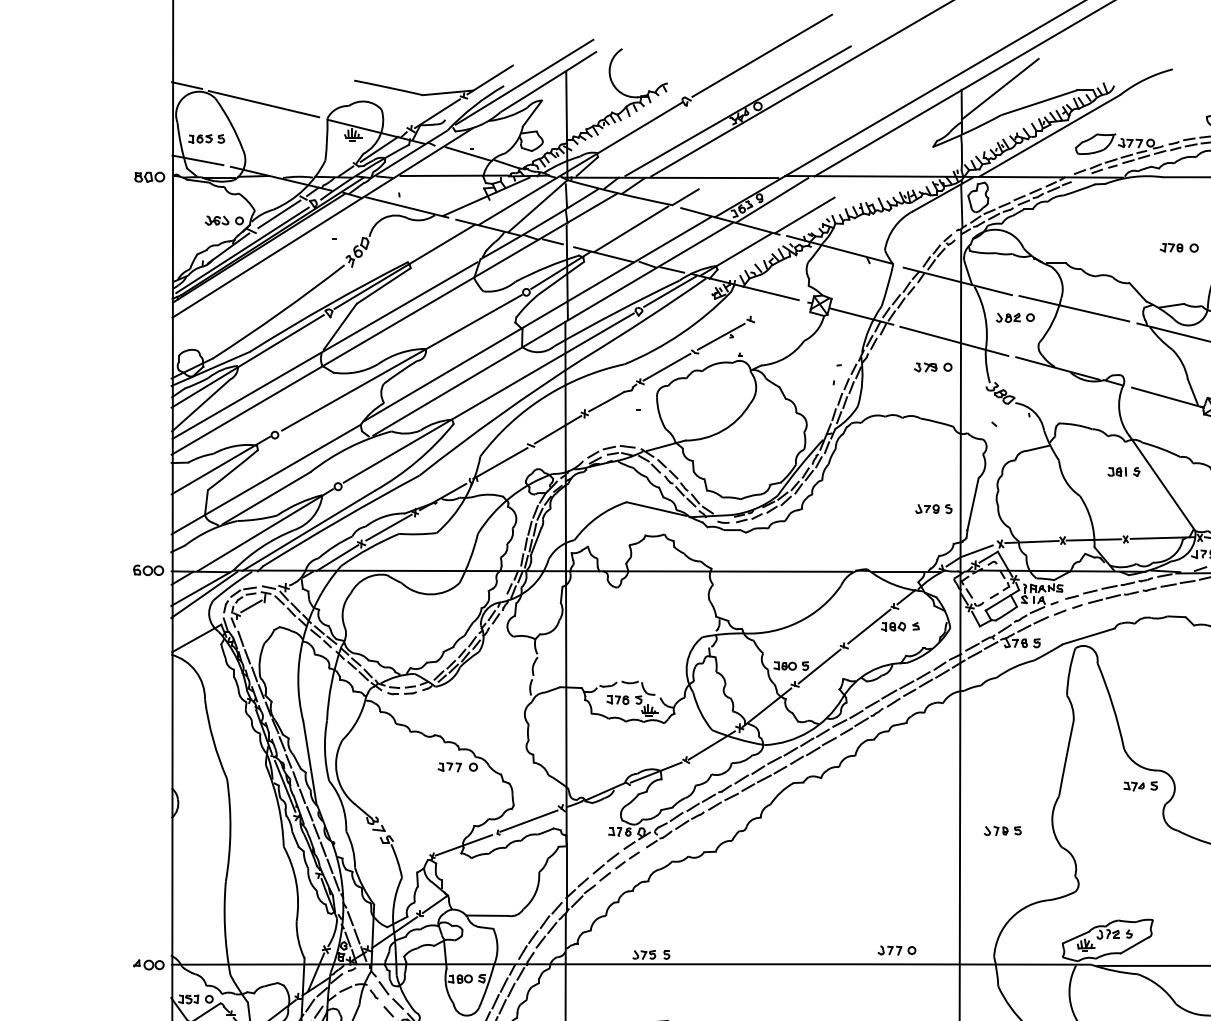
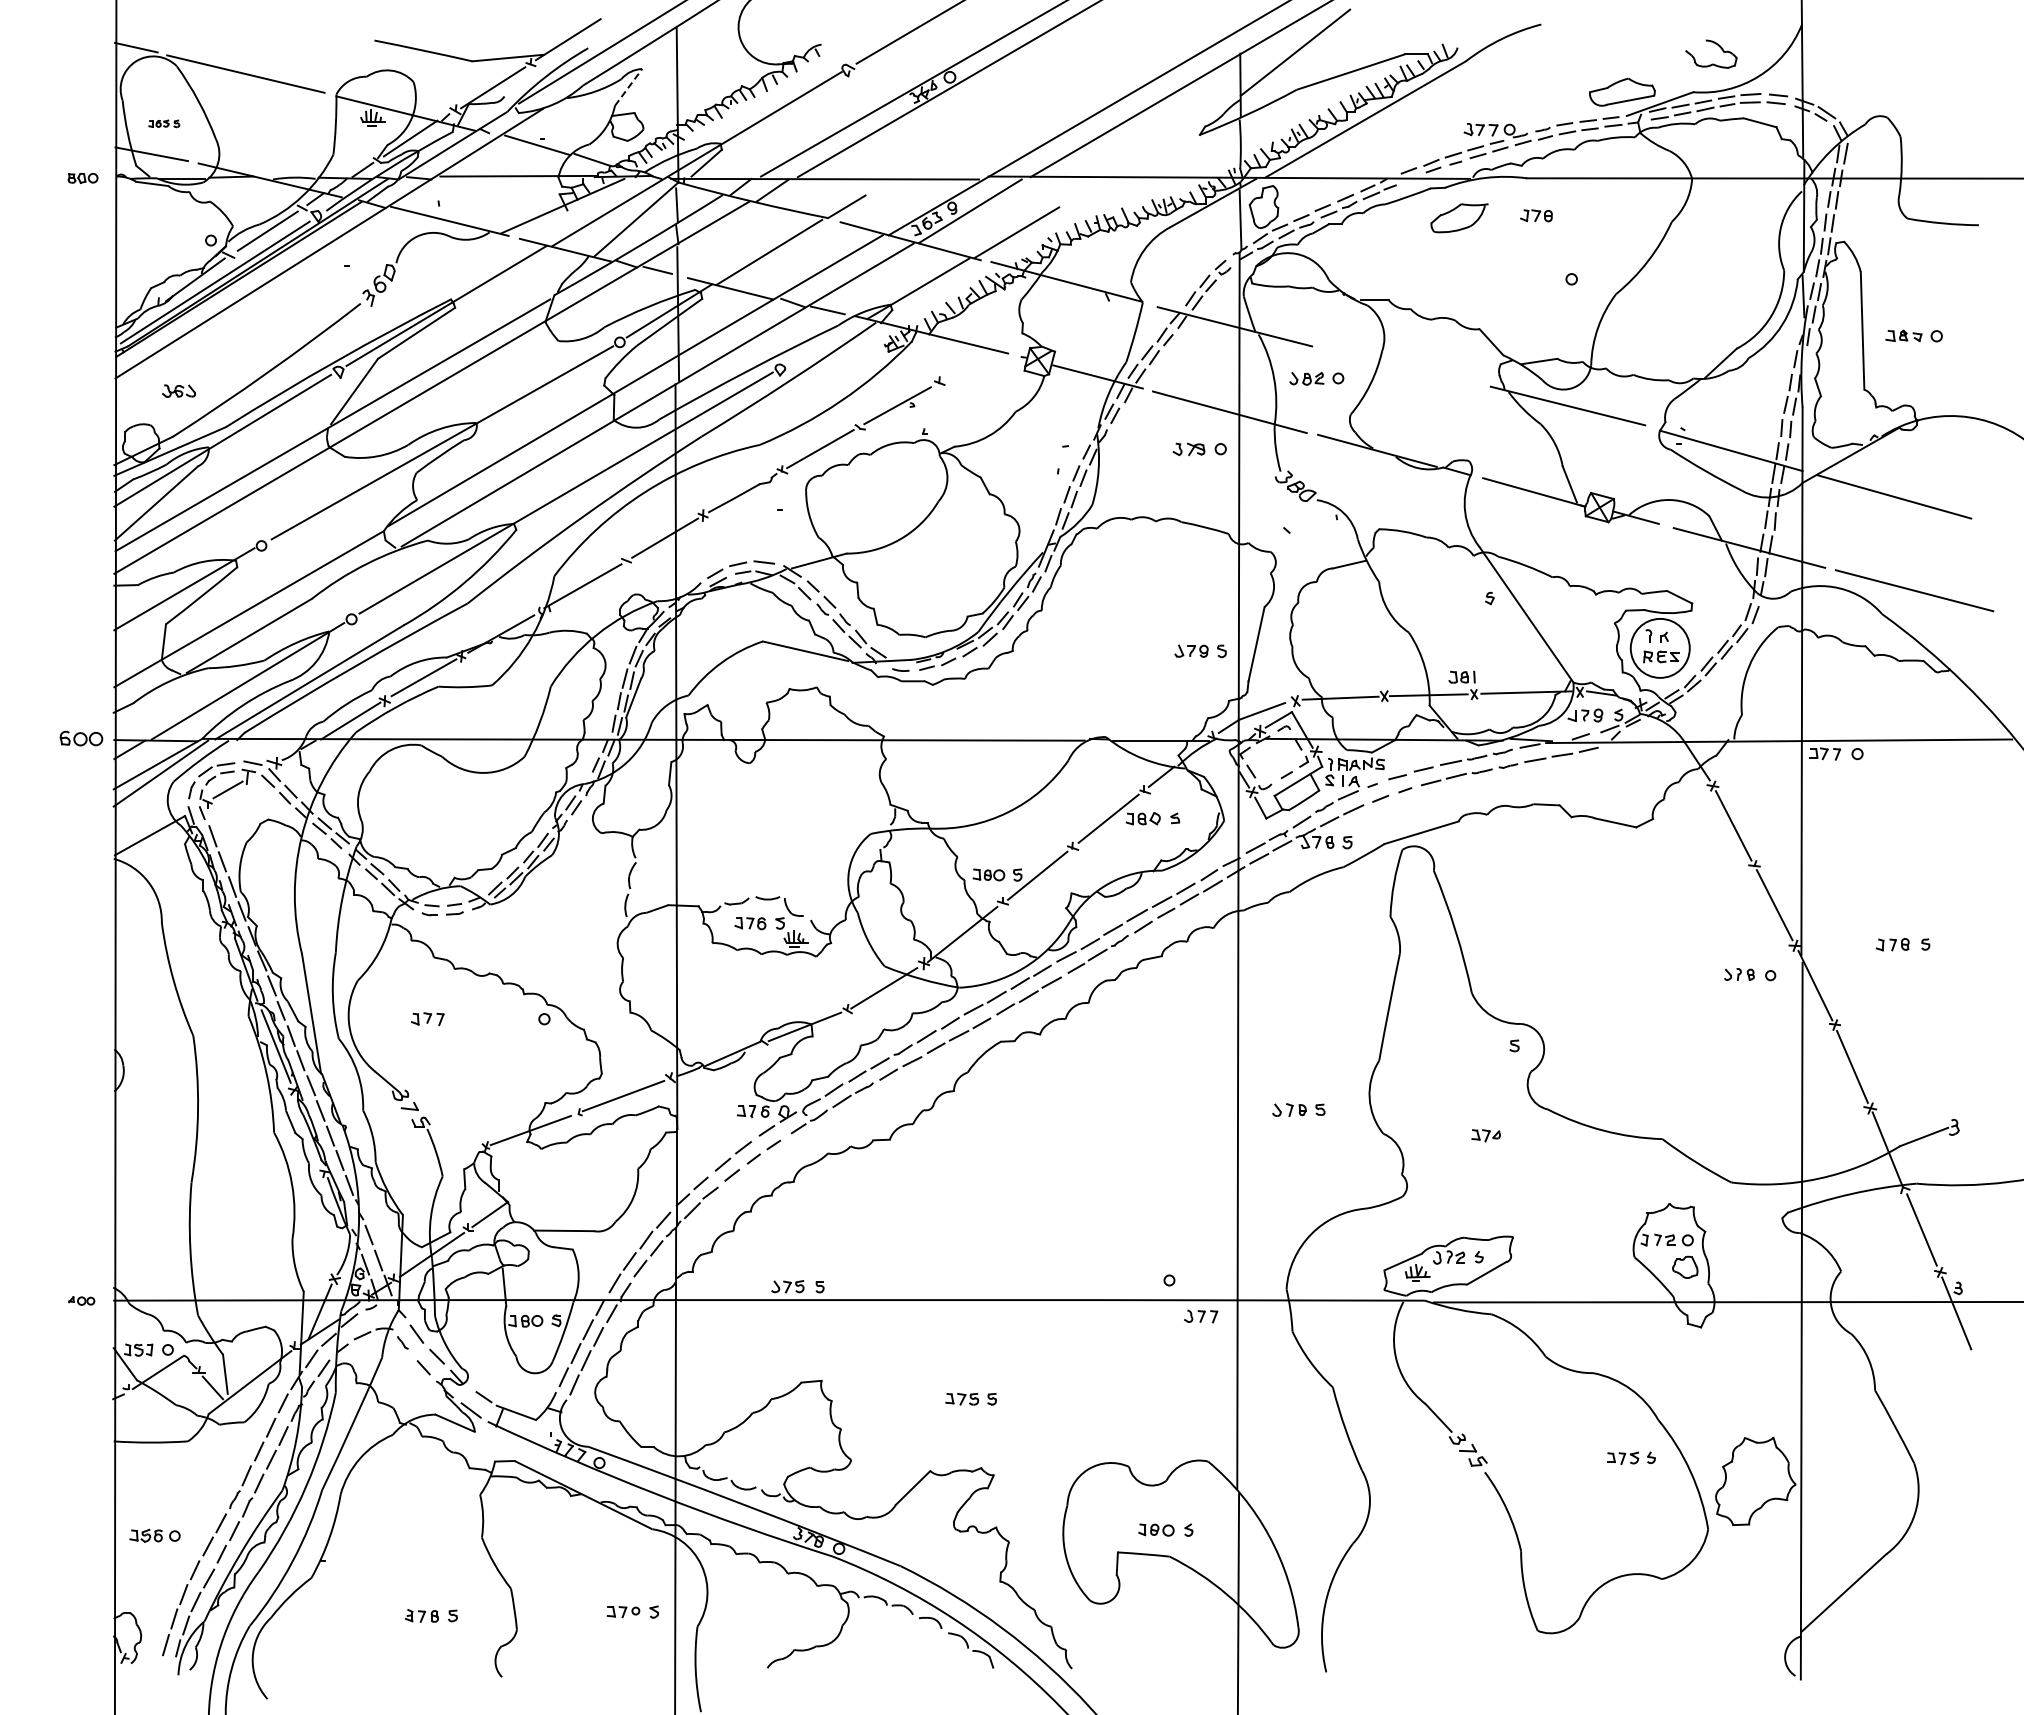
line: (532, 113) -> (628, 87), solid -> dashed
part: (206, 138) -> (164, 123), size x0.6
part: (1095, 144) -> (1459, 218), moved
part: (149, 177) -> (82, 178), size x0.7
part: (217, 220) -> (179, 390), moved
part: (1171, 247) -> (1536, 215), moved
line: (669, 291) -> (824, 341), removed
line: (1074, 308) -> (1400, 365), removed
part: (1116, 471) -> (1461, 676), moved
part: (449, 767) -> (427, 1019), moved
part: (1133, 786) -> (1485, 1135), moved
part: (890, 950) -> (1201, 1316), moved
part: (148, 964) -> (81, 1300), size x0.6

